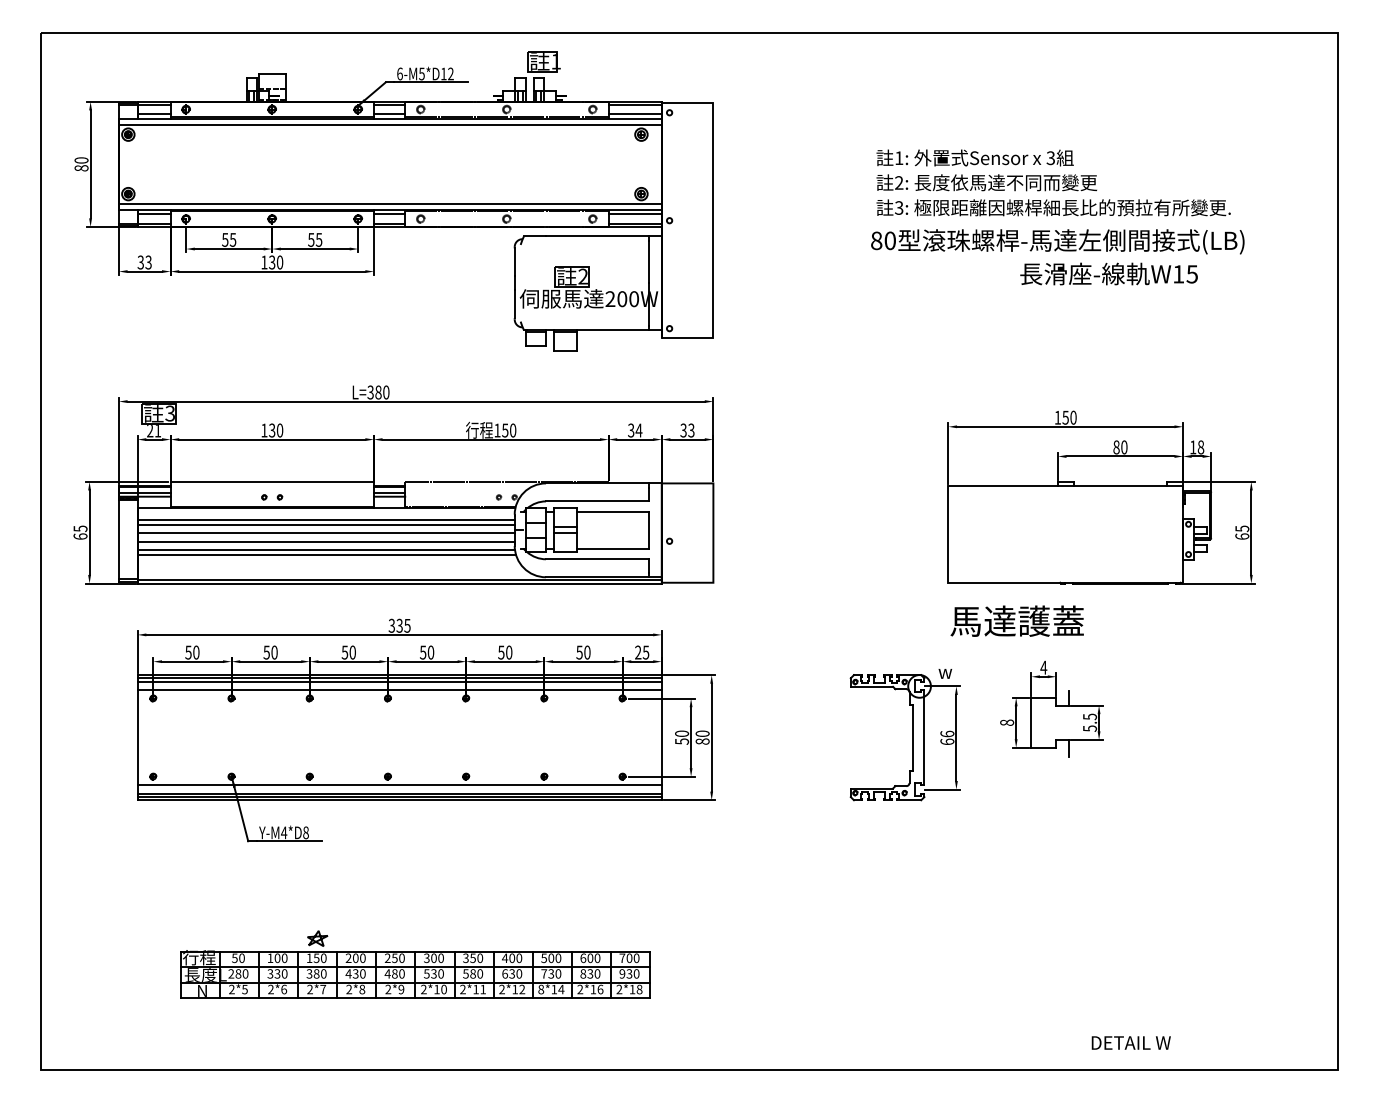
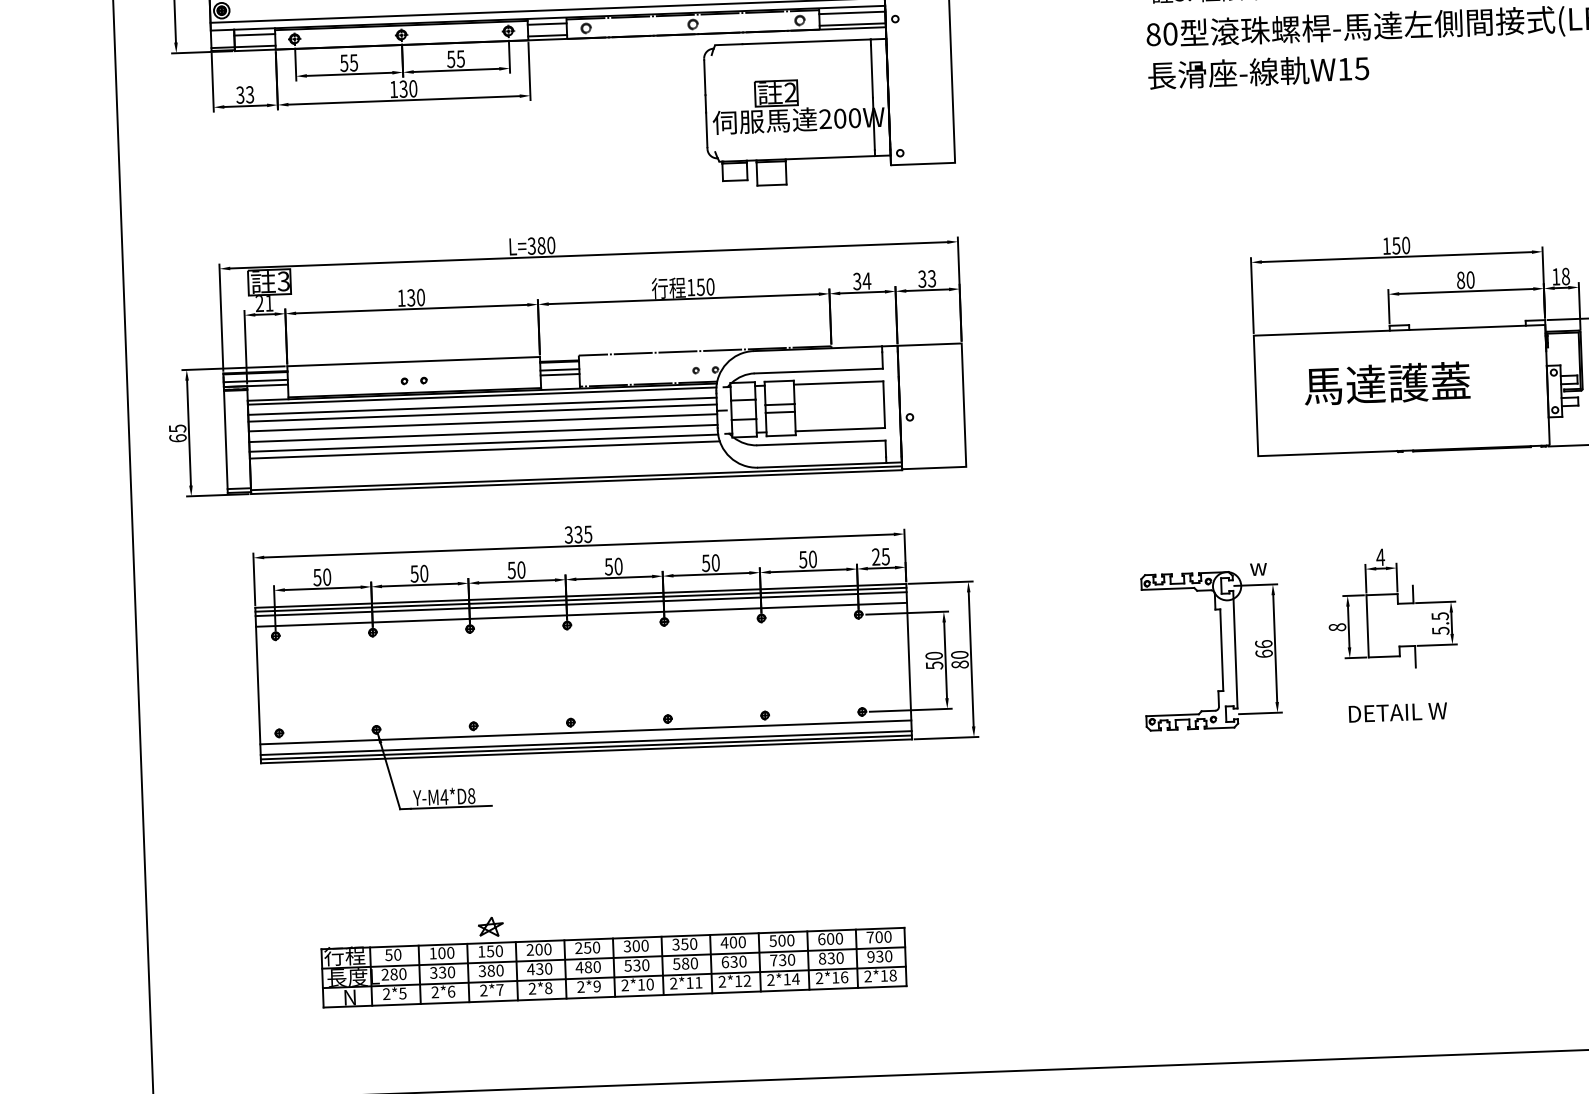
text: (1108, 273) -> (1257, 71), moved
line: (325, 511) -> (481, 396), added
text: (1016, 620) -> (1386, 382), moved
text: (541, 989) -> (771, 979), 8*14 -> 2*14
text: (1130, 1042) -> (1397, 711), moved

